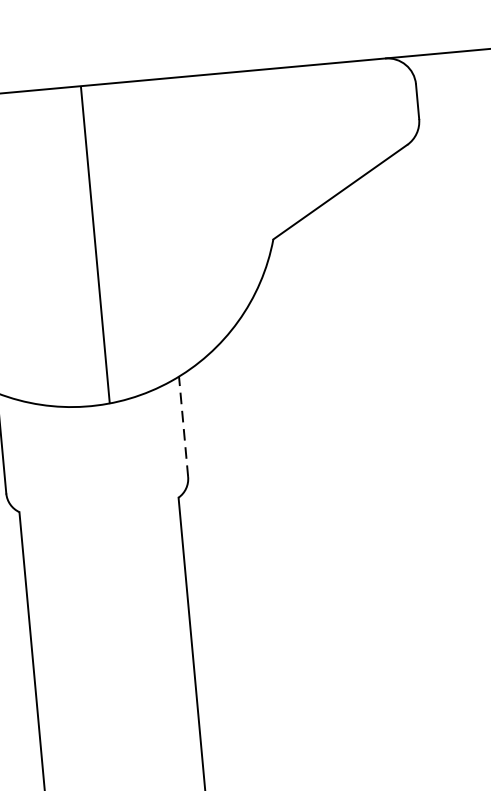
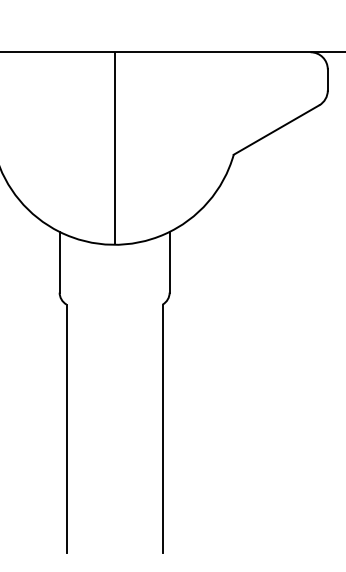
line: (95, 245) -> (114, 148), moved
line: (183, 425) -> (169, 261), dashed -> solid

